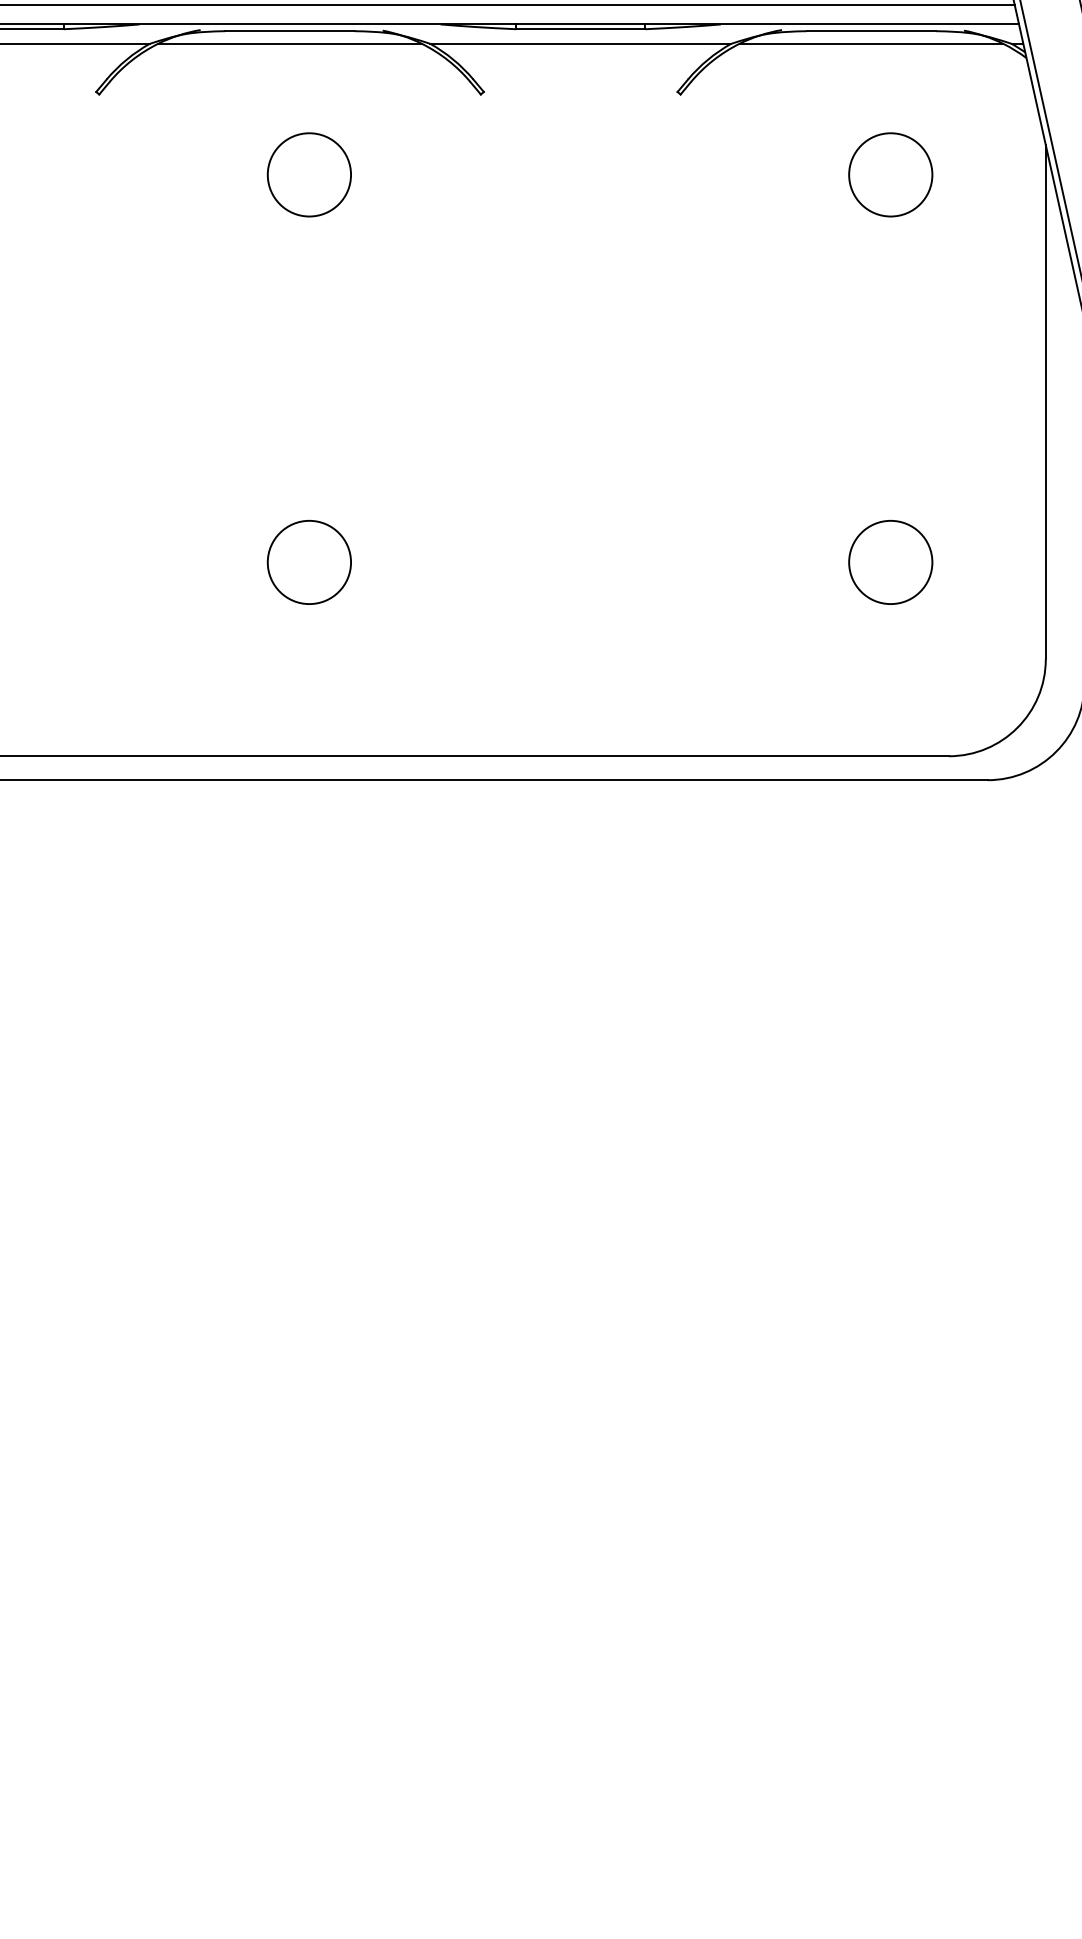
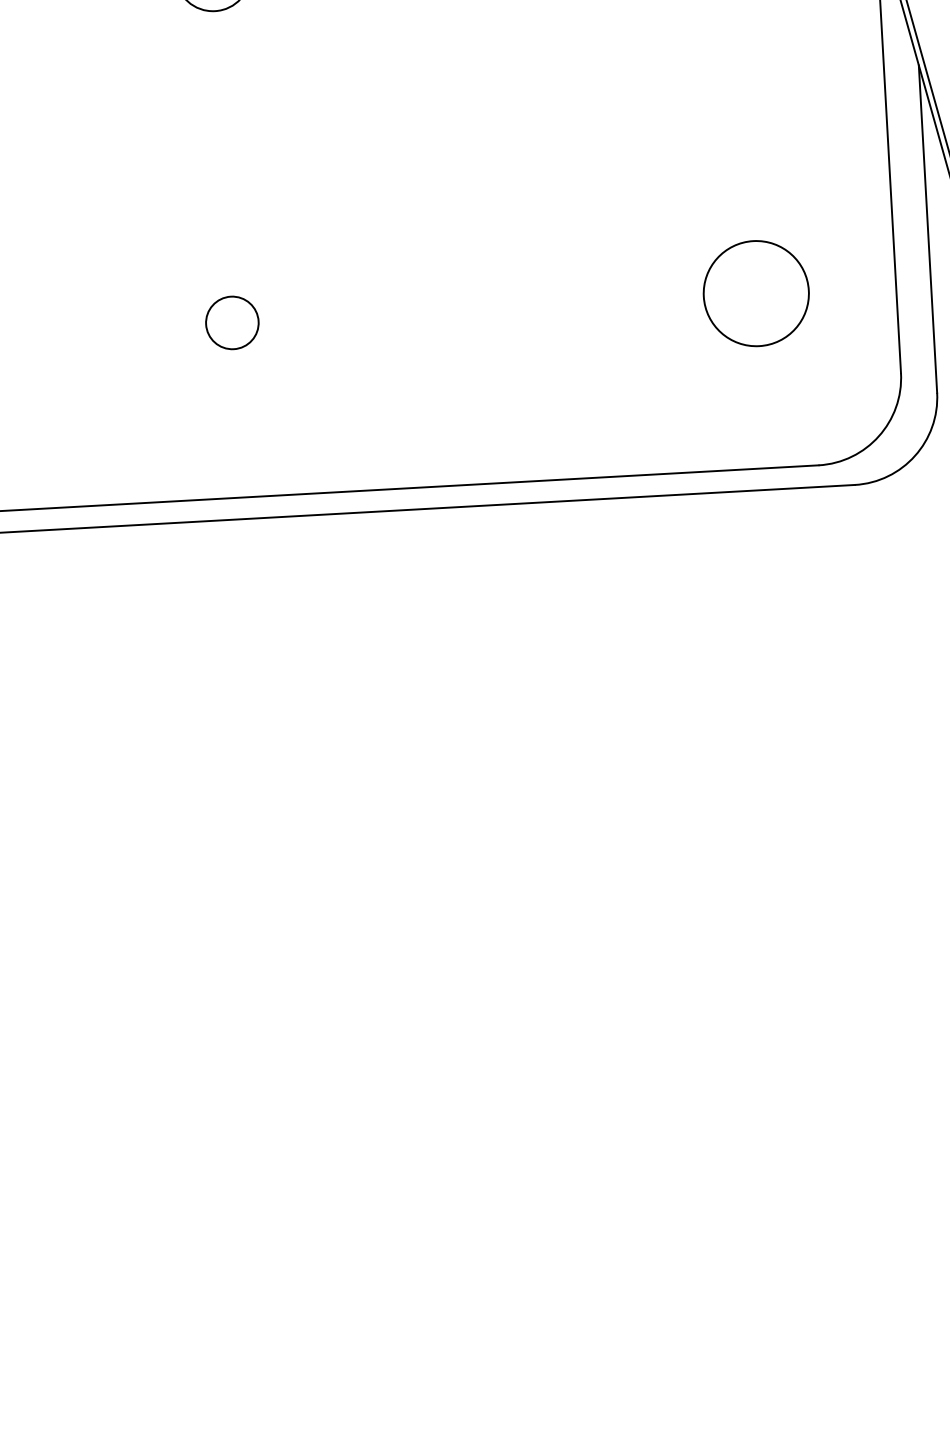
circle: (308, 562) -> (231, 323), size x0.7
circle: (890, 562) -> (756, 293), size x1.4

